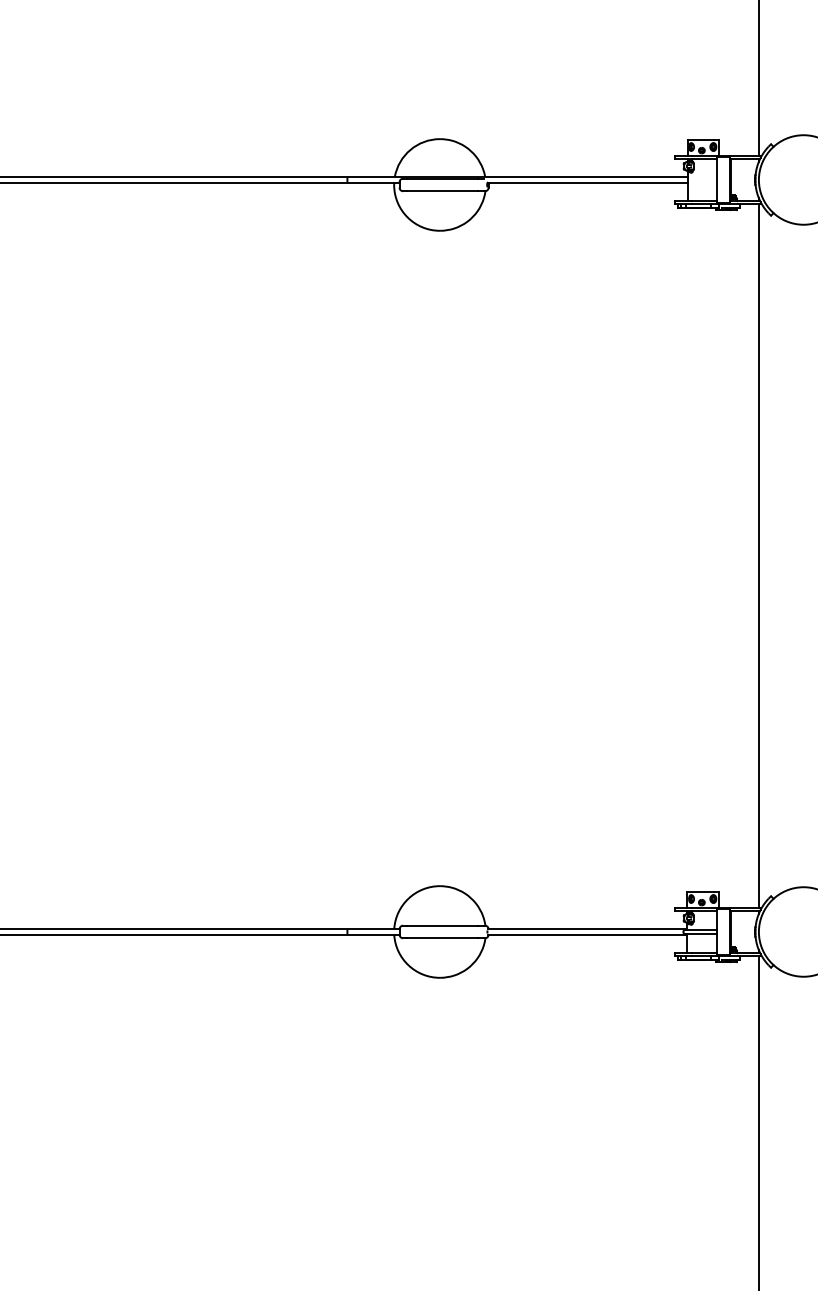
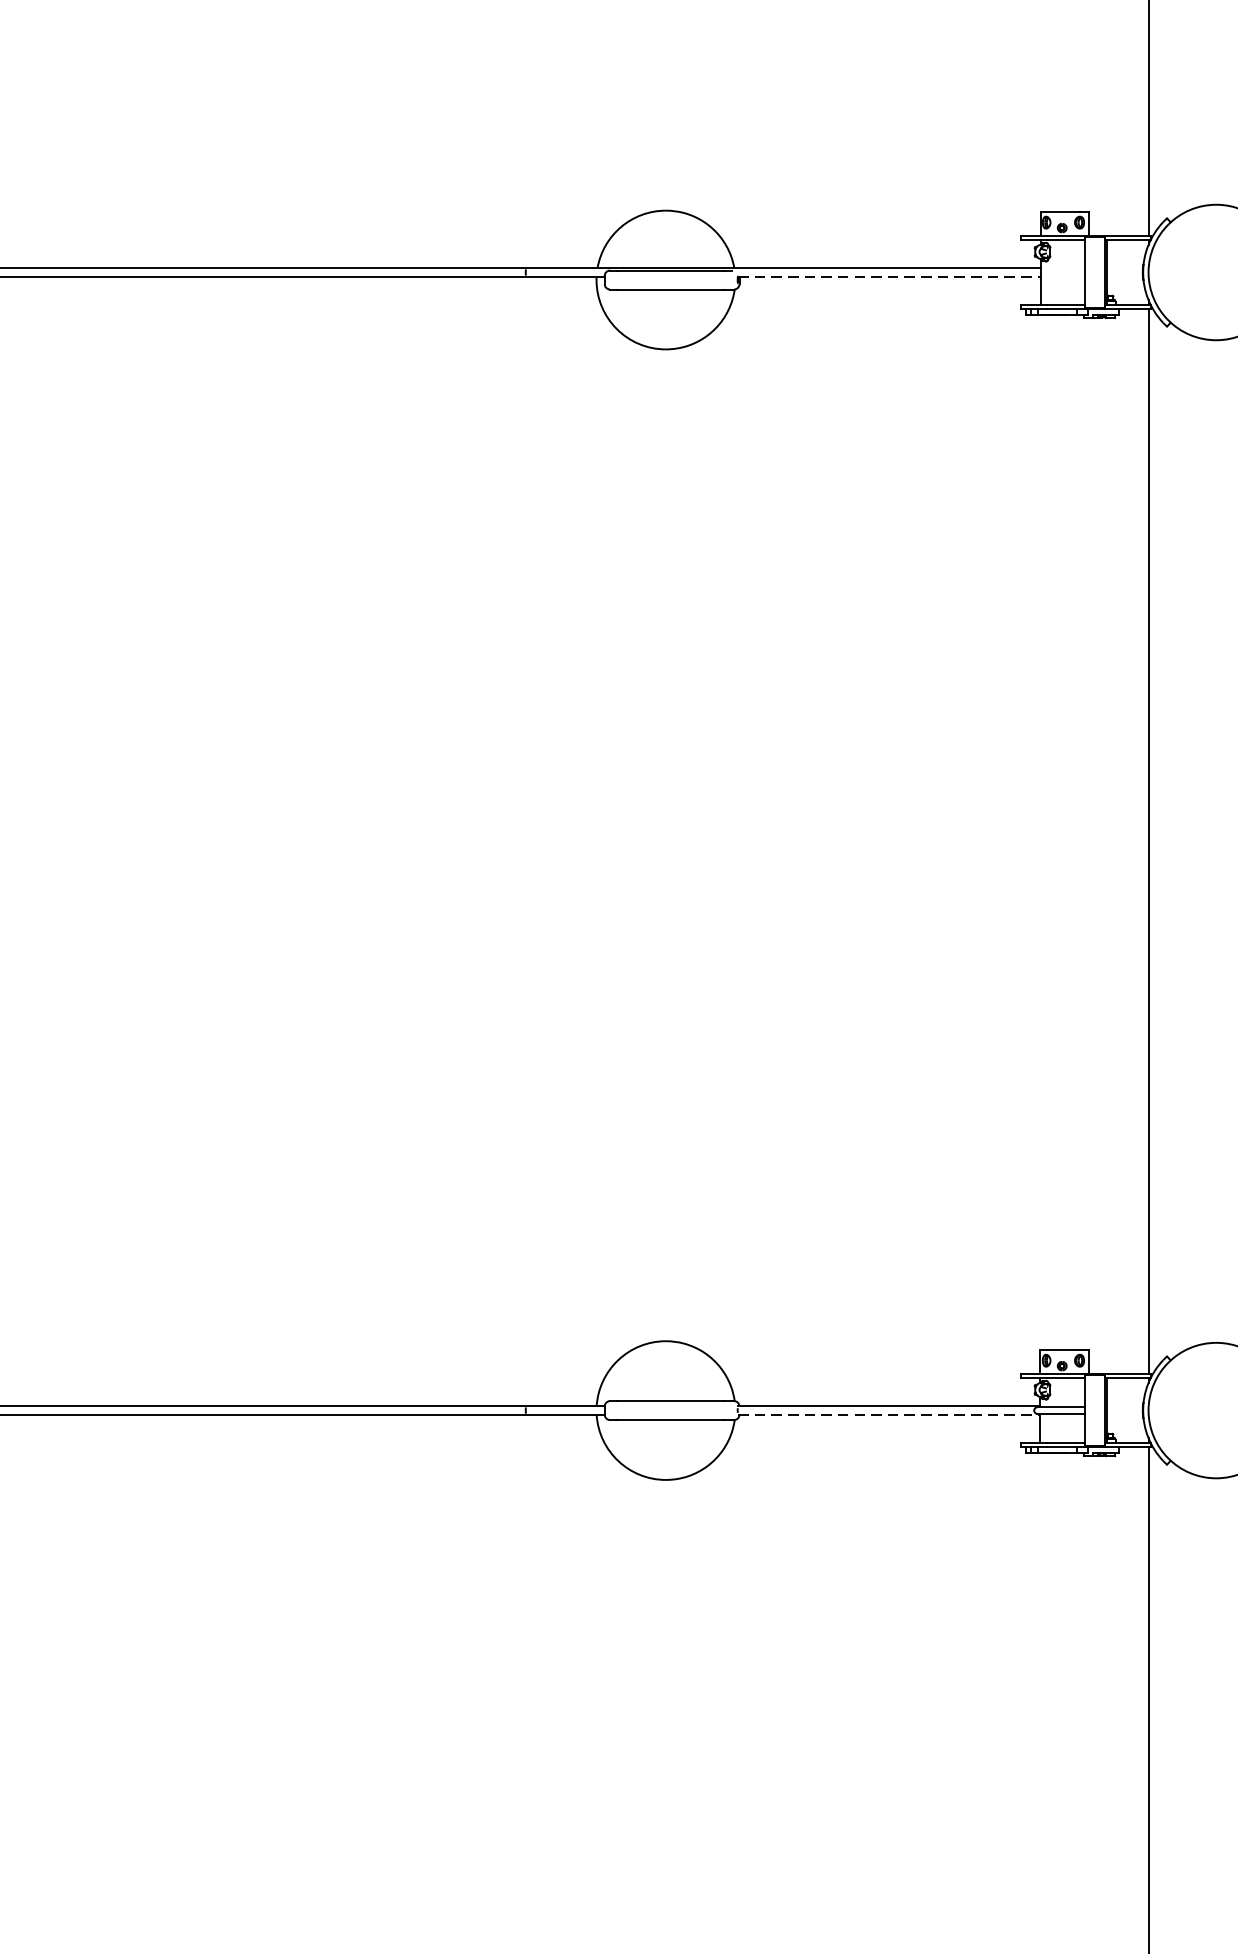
line: (587, 182) -> (889, 276), solid -> dashed
line: (587, 934) -> (889, 1414), solid -> dashed

